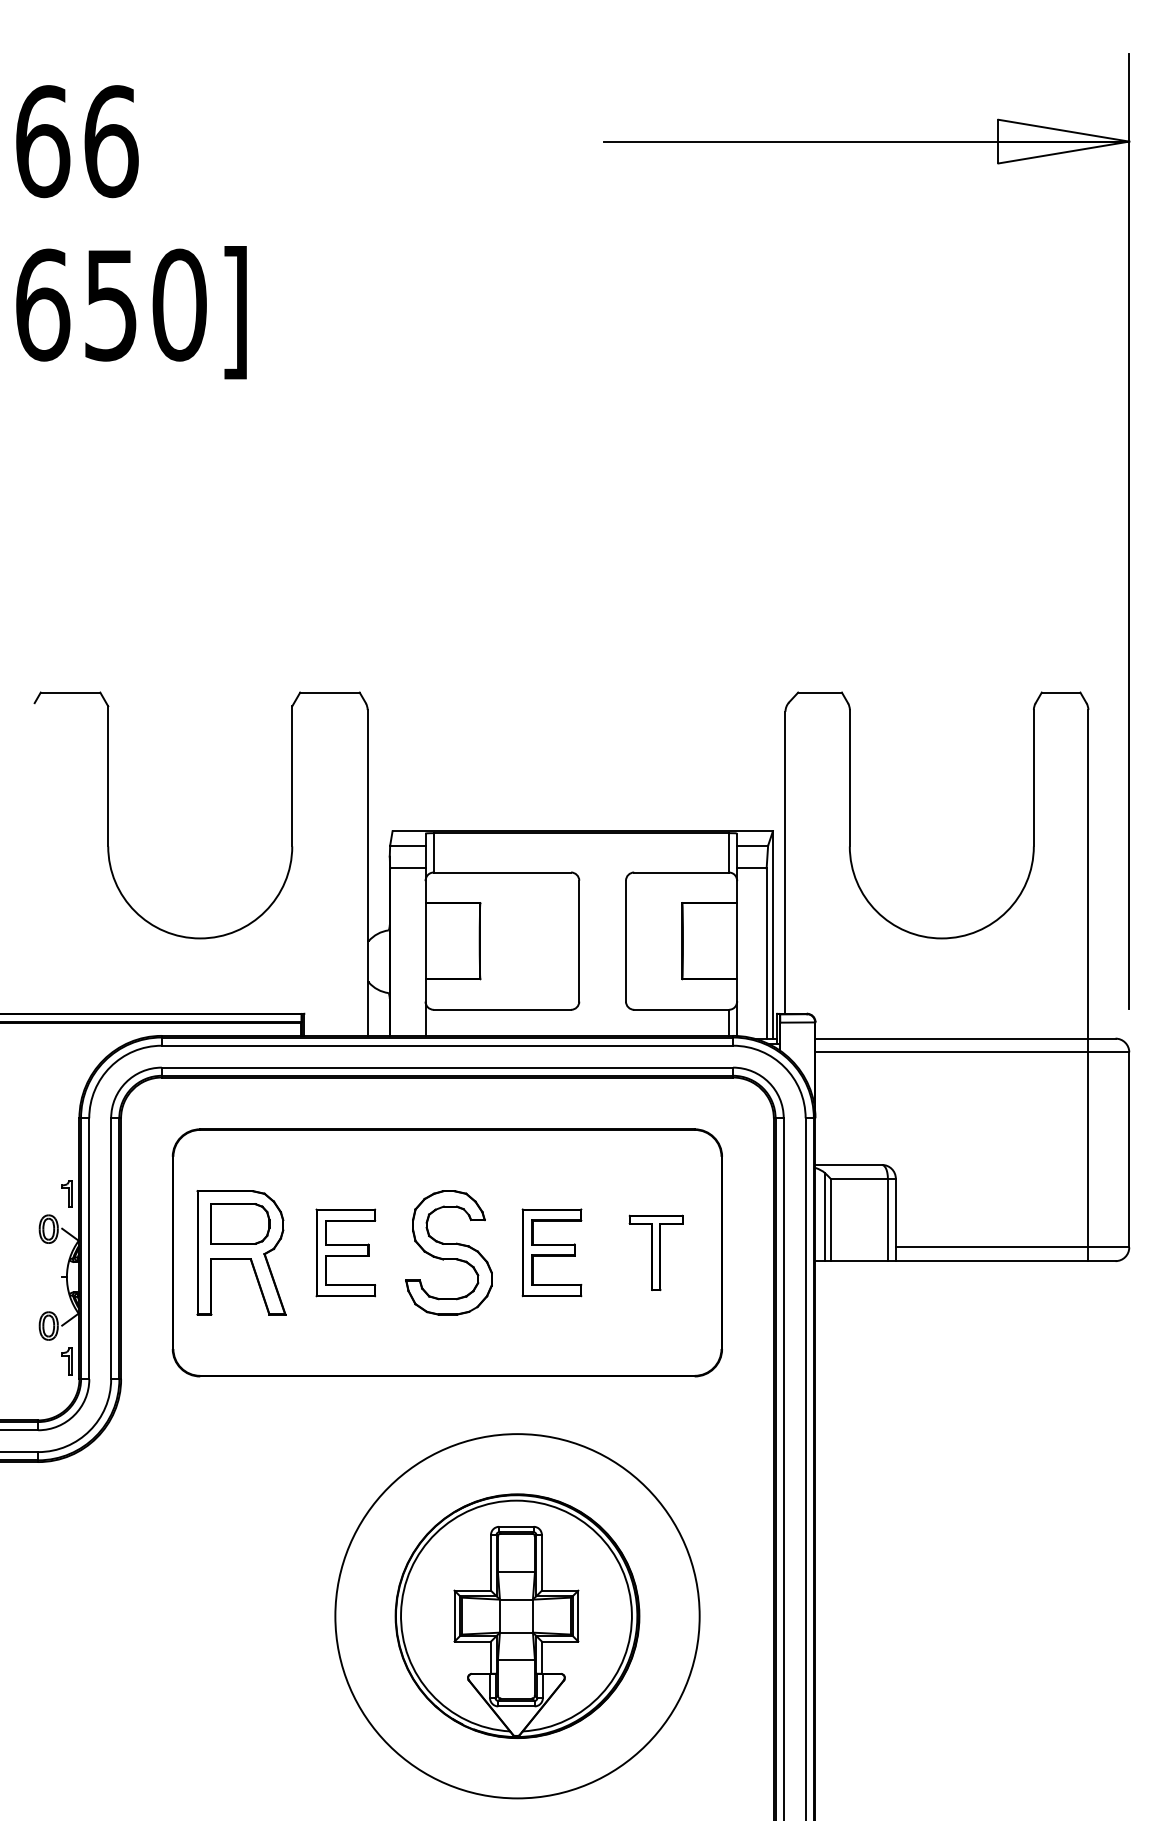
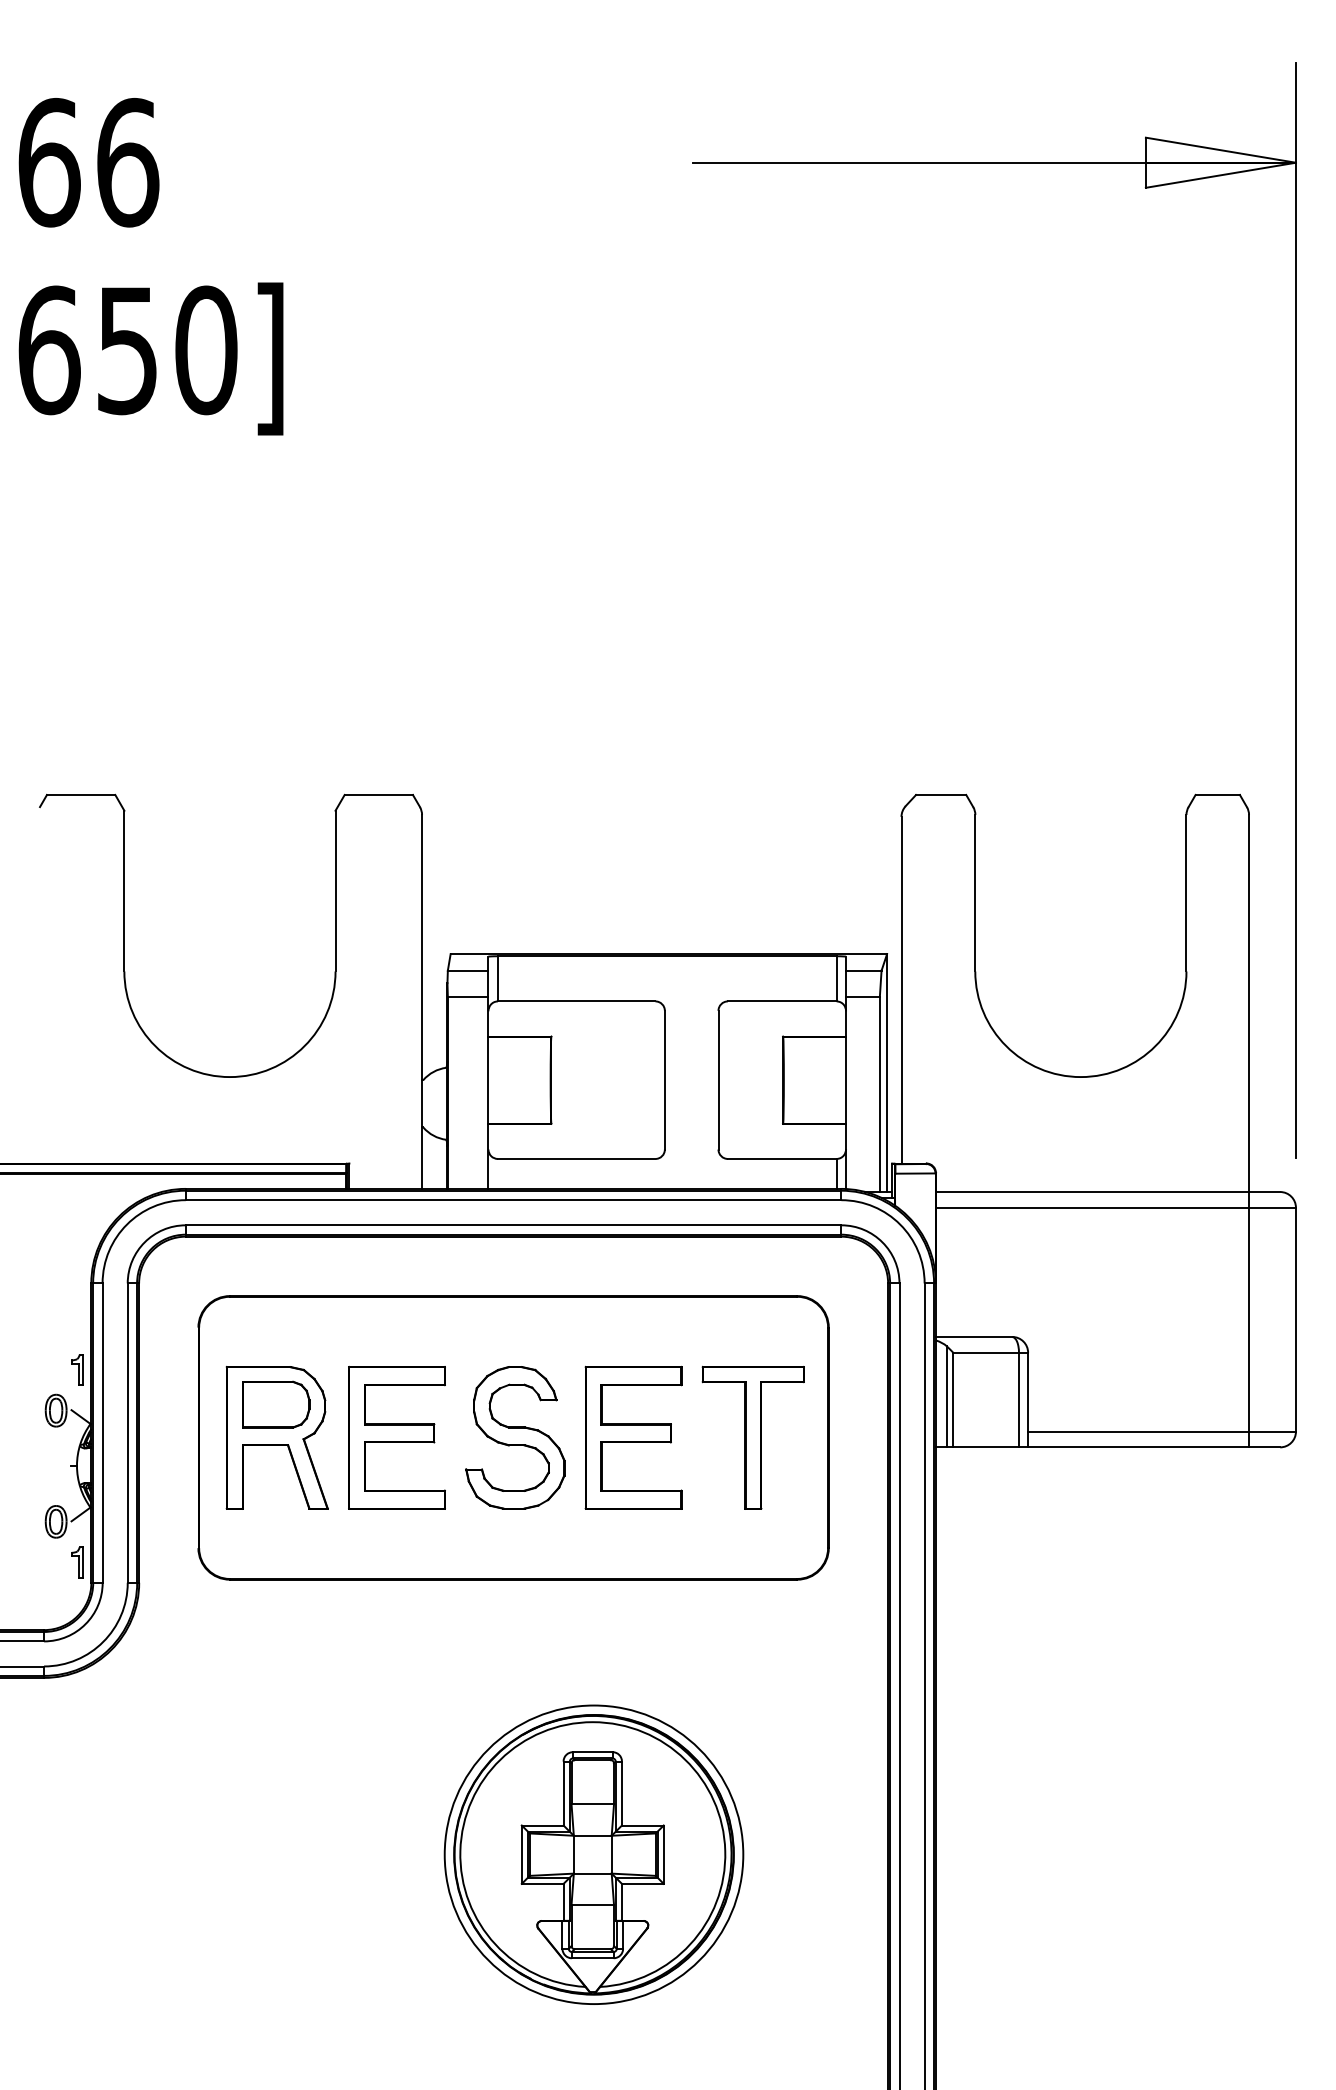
part: (345, 1252) -> (396, 1437), size x1.43
part: (551, 1252) -> (633, 1437), size x1.43
part: (655, 1252) -> (752, 1437), size x1.67
circle: (517, 1615) -> (593, 1854), size x0.71

